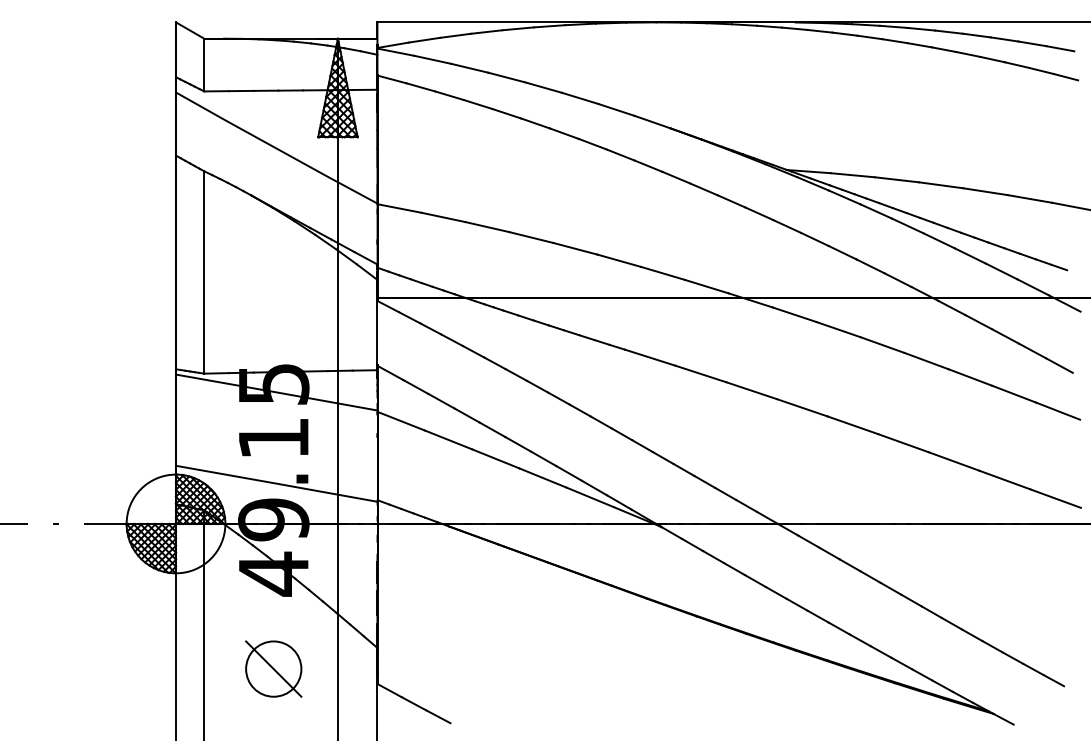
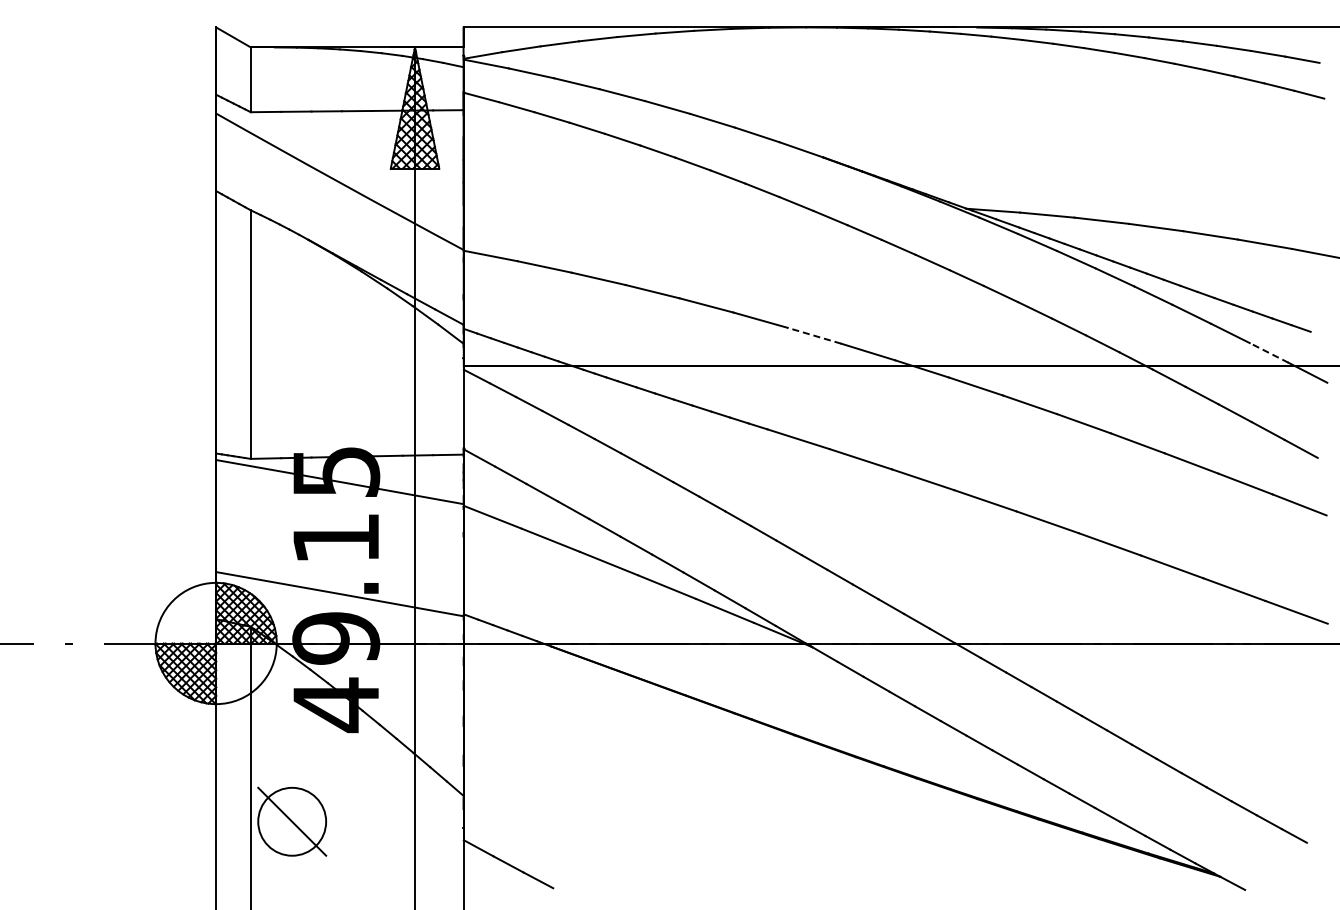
line: (662, 273) -> (813, 335), solid -> dashed
line: (1033, 287) -> (1269, 352), solid -> dashed
part: (273, 668) -> (292, 821), moved

